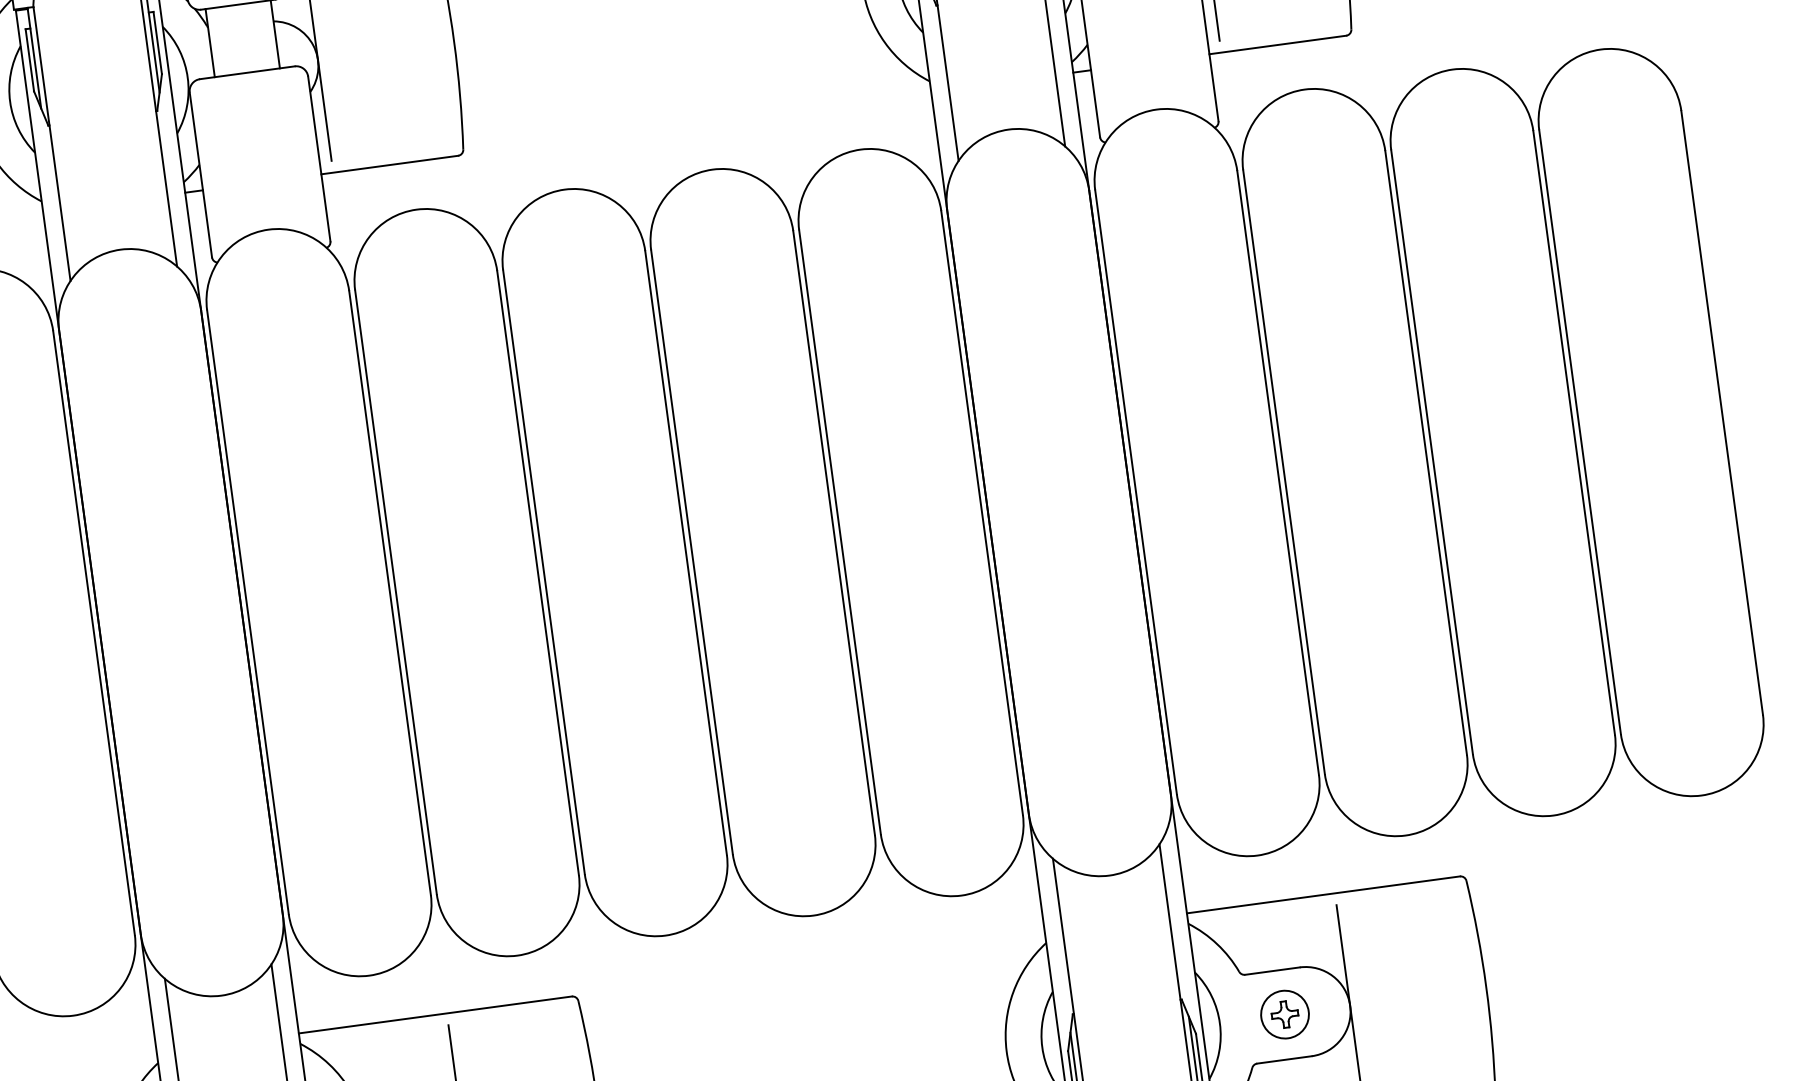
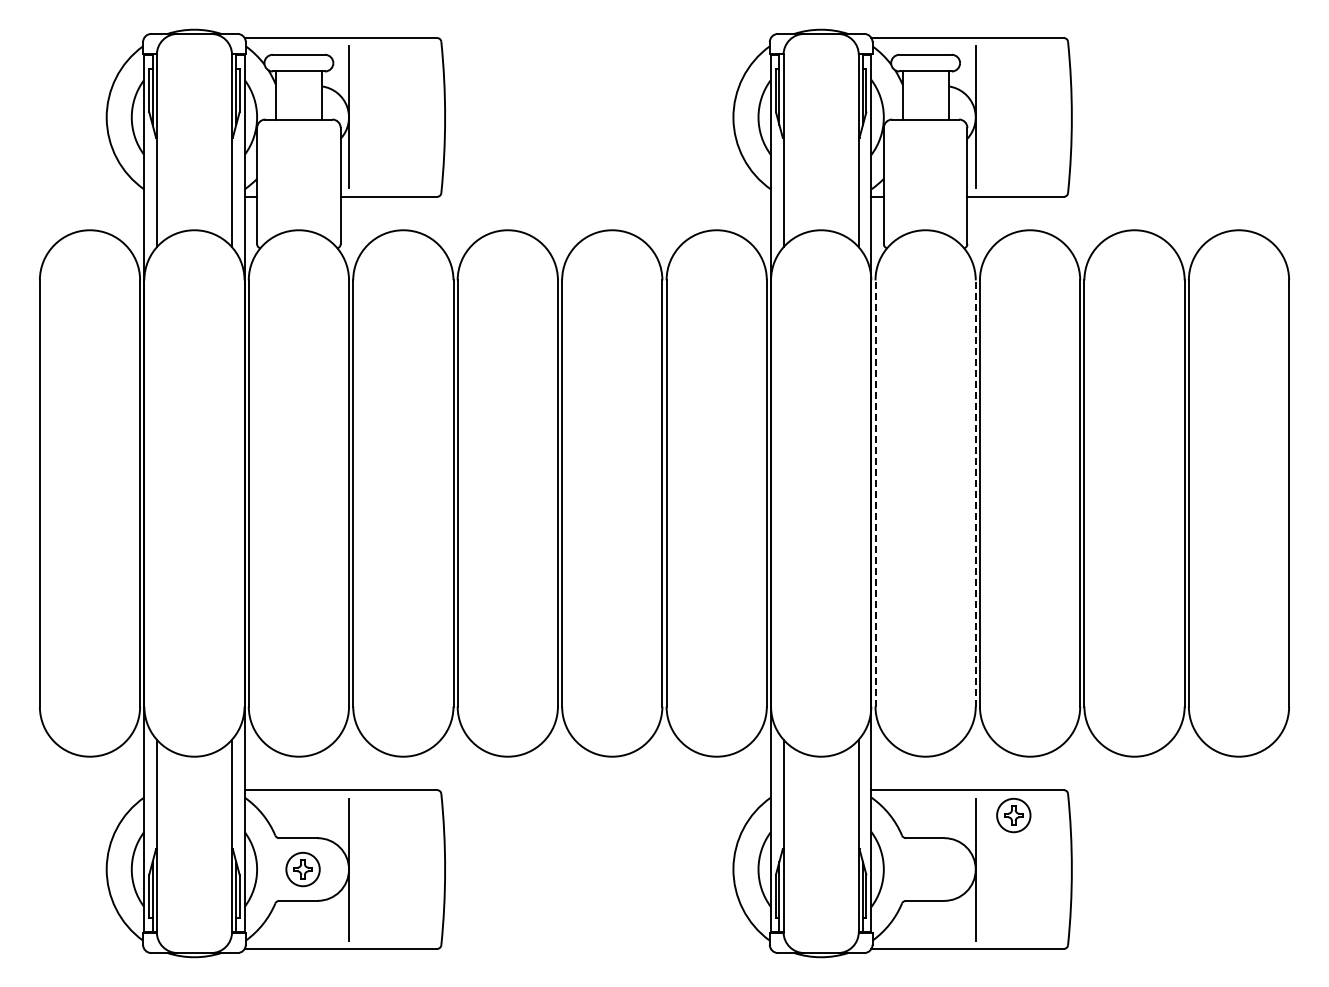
line: (1277, 473) -> (975, 493), solid -> dashed
line: (1136, 492) -> (875, 493), solid -> dashed
part: (1284, 1014) -> (1013, 815), moved

